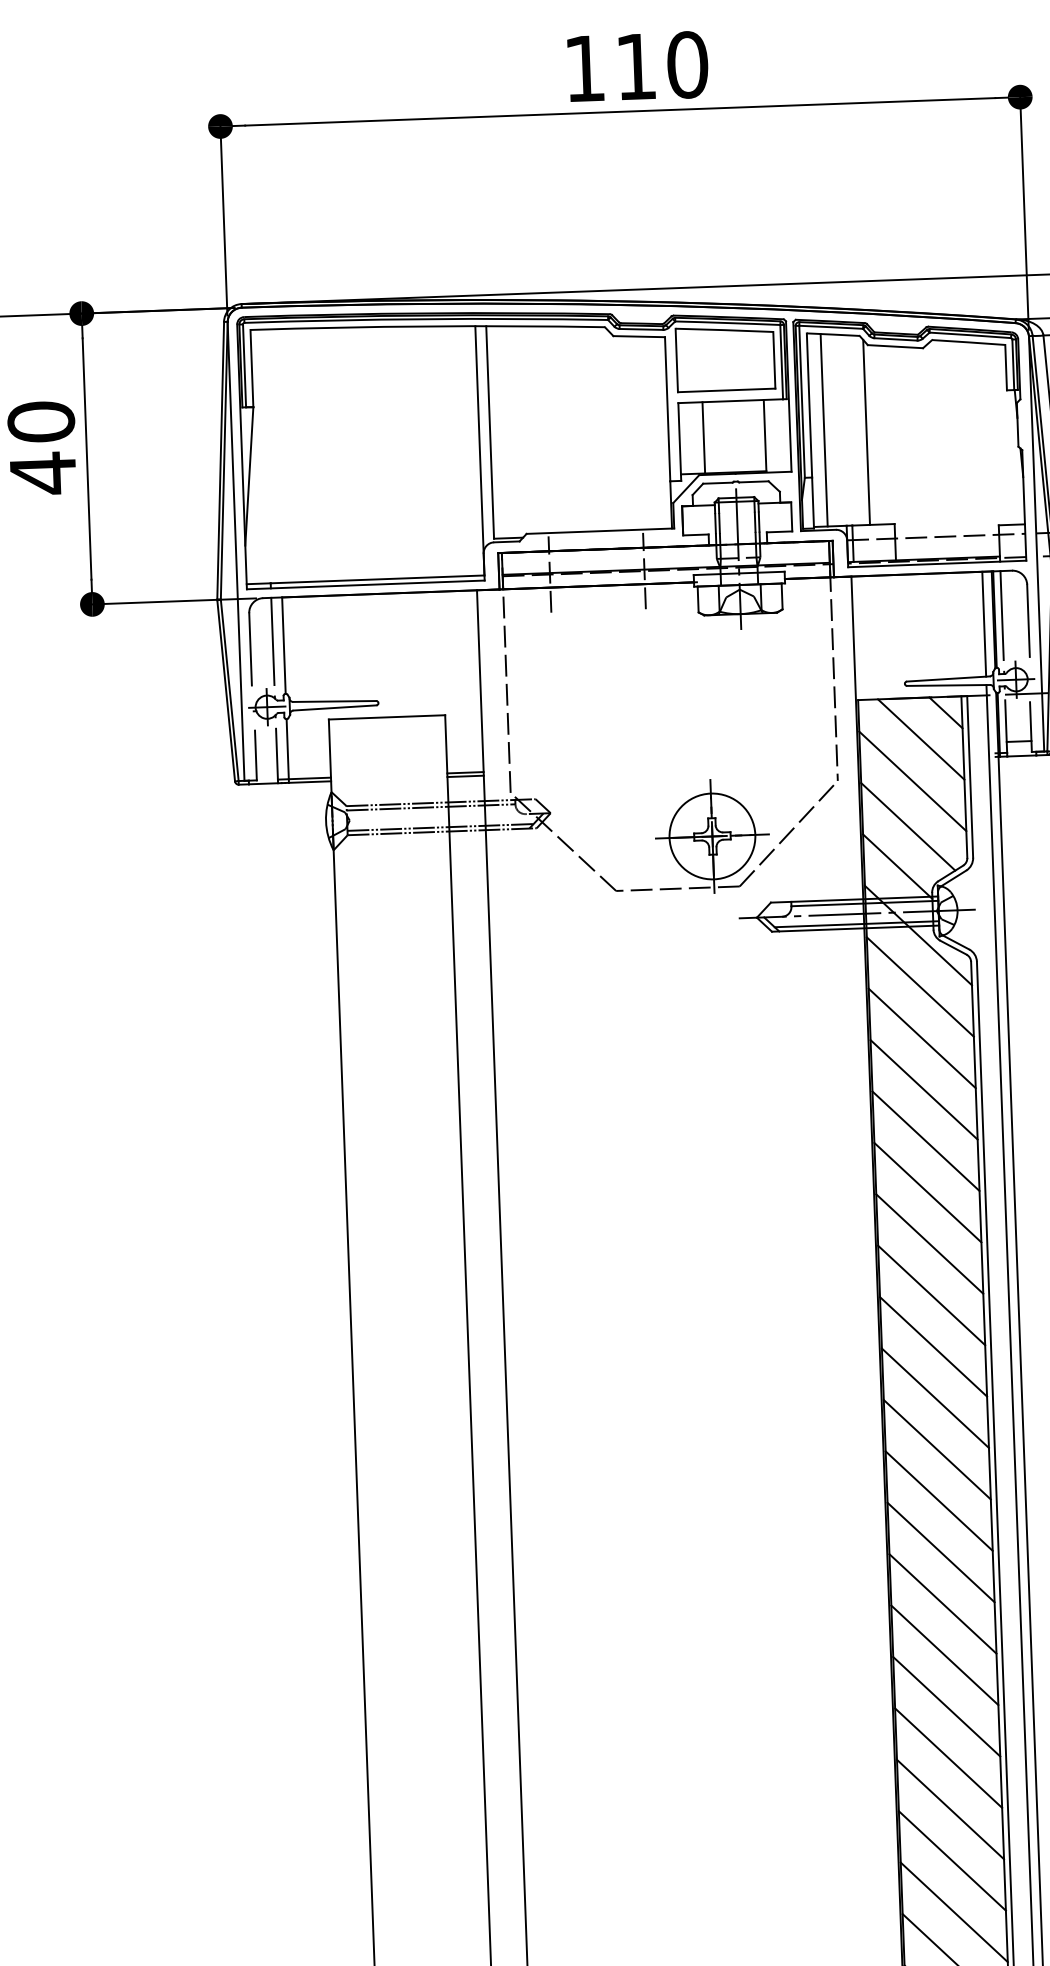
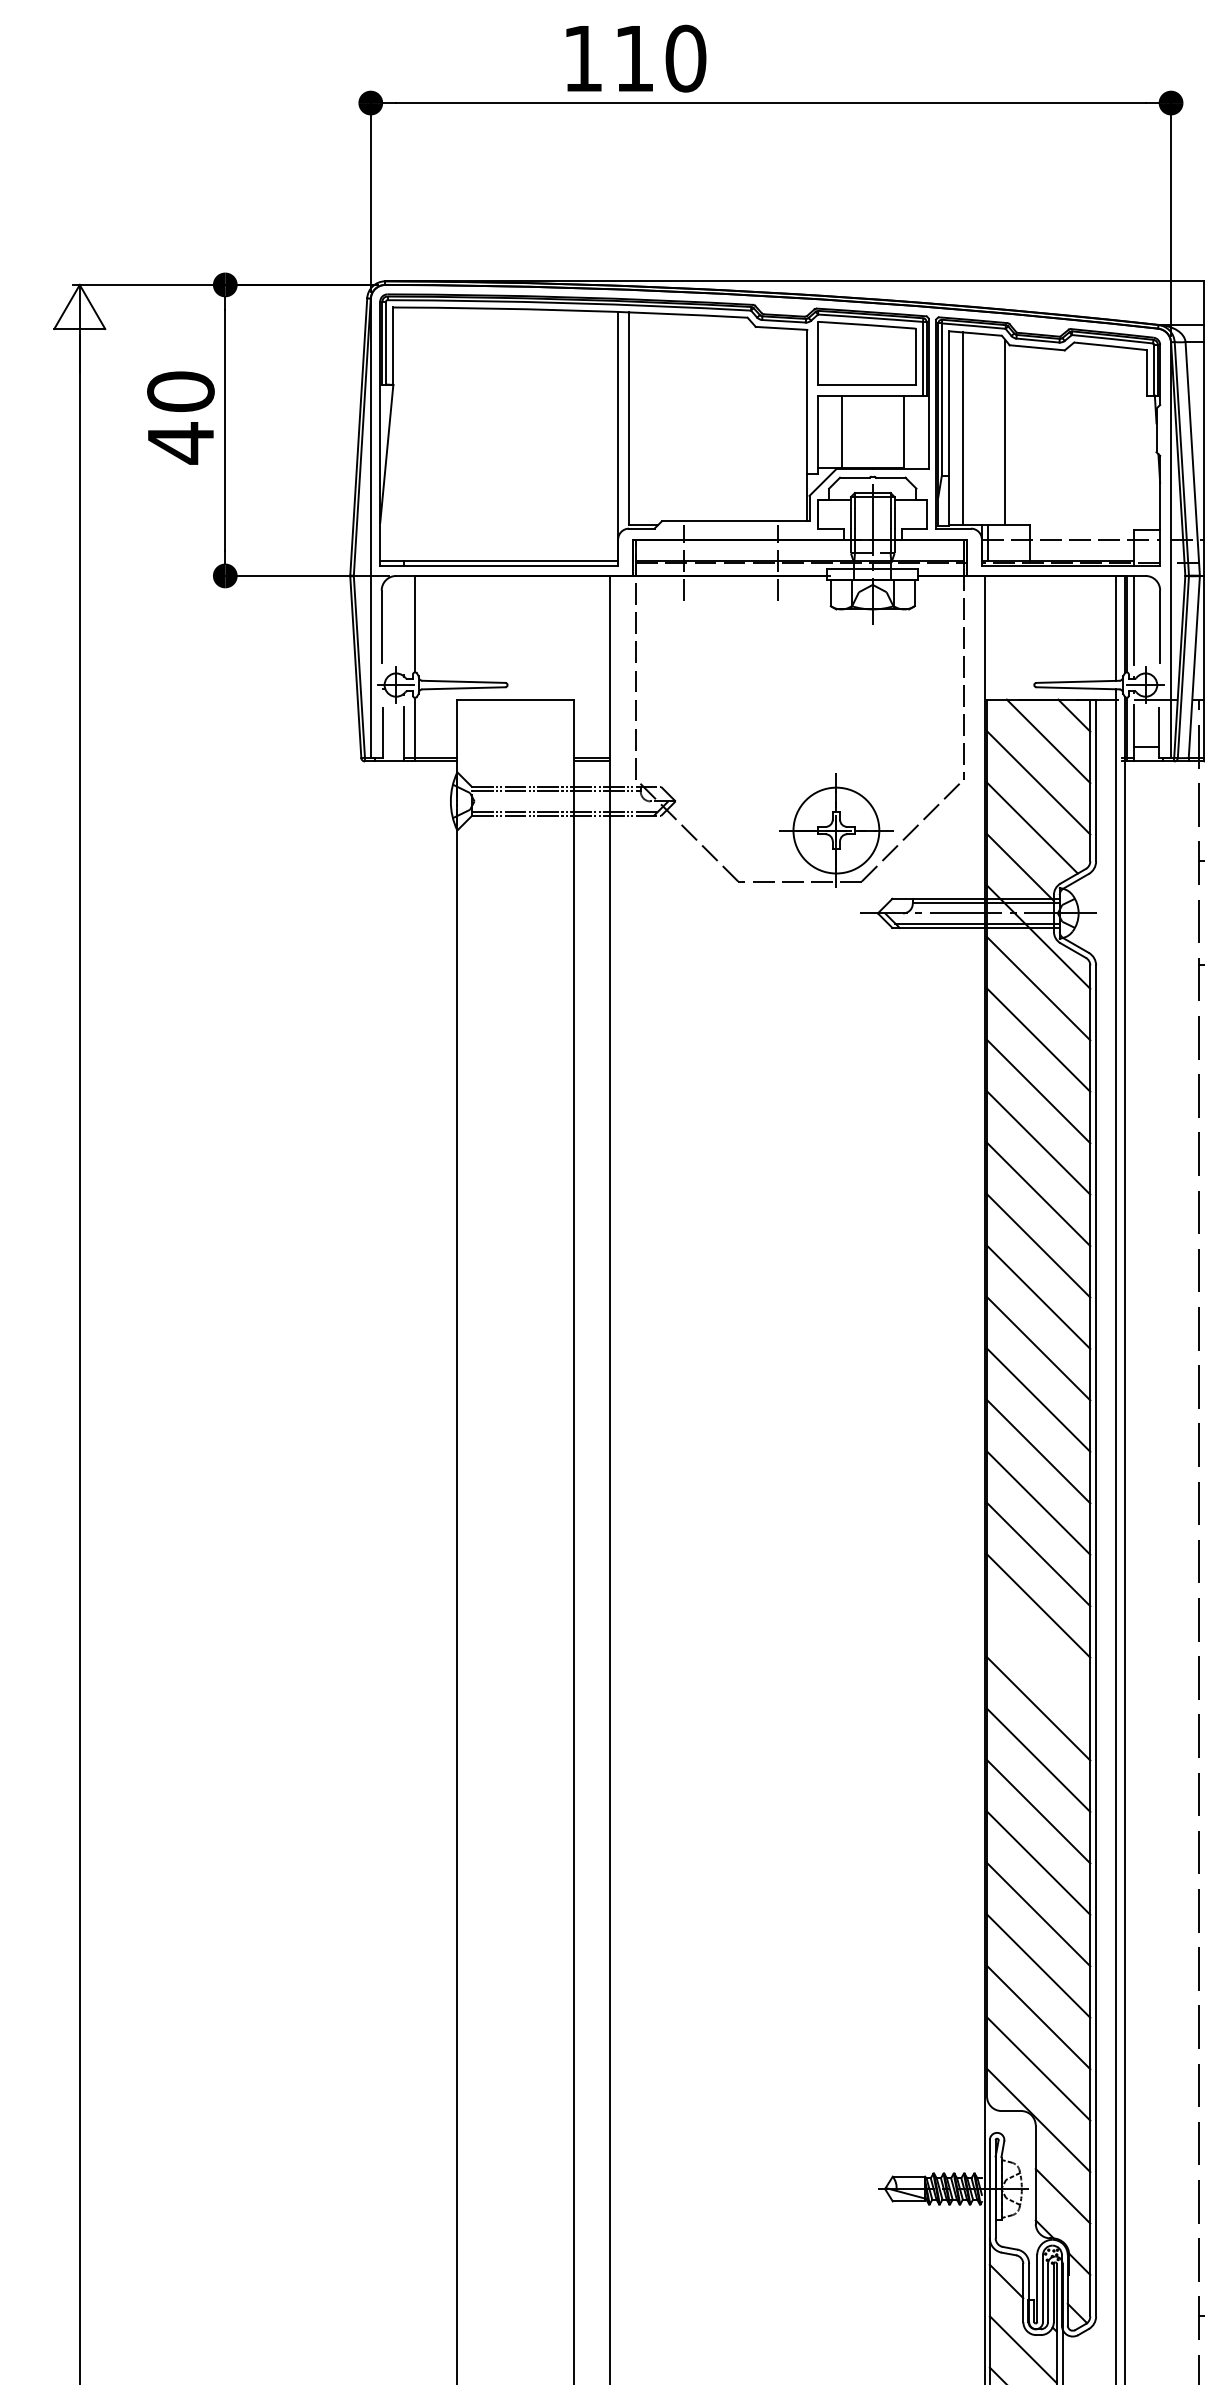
text: (638, 66) -> (636, 58), moved
line: (273, 641) -> (404, 619), removed
line: (944, 1655) -> (1038, 1657), removed

